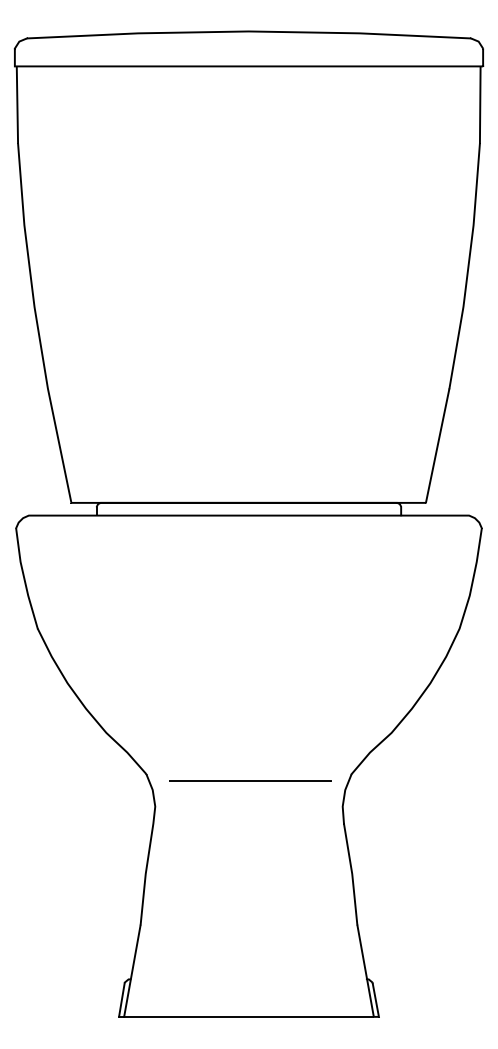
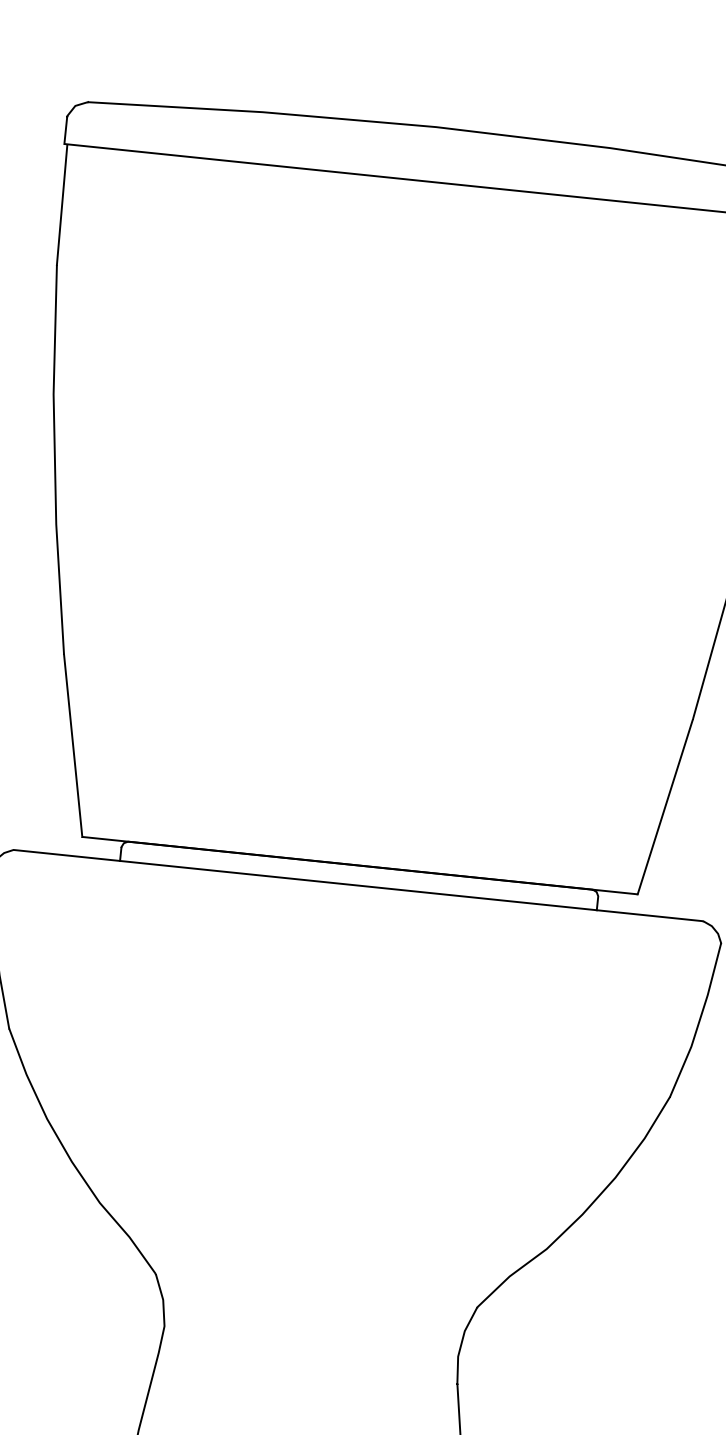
line: (250, 780) -> (317, 1300), removed

